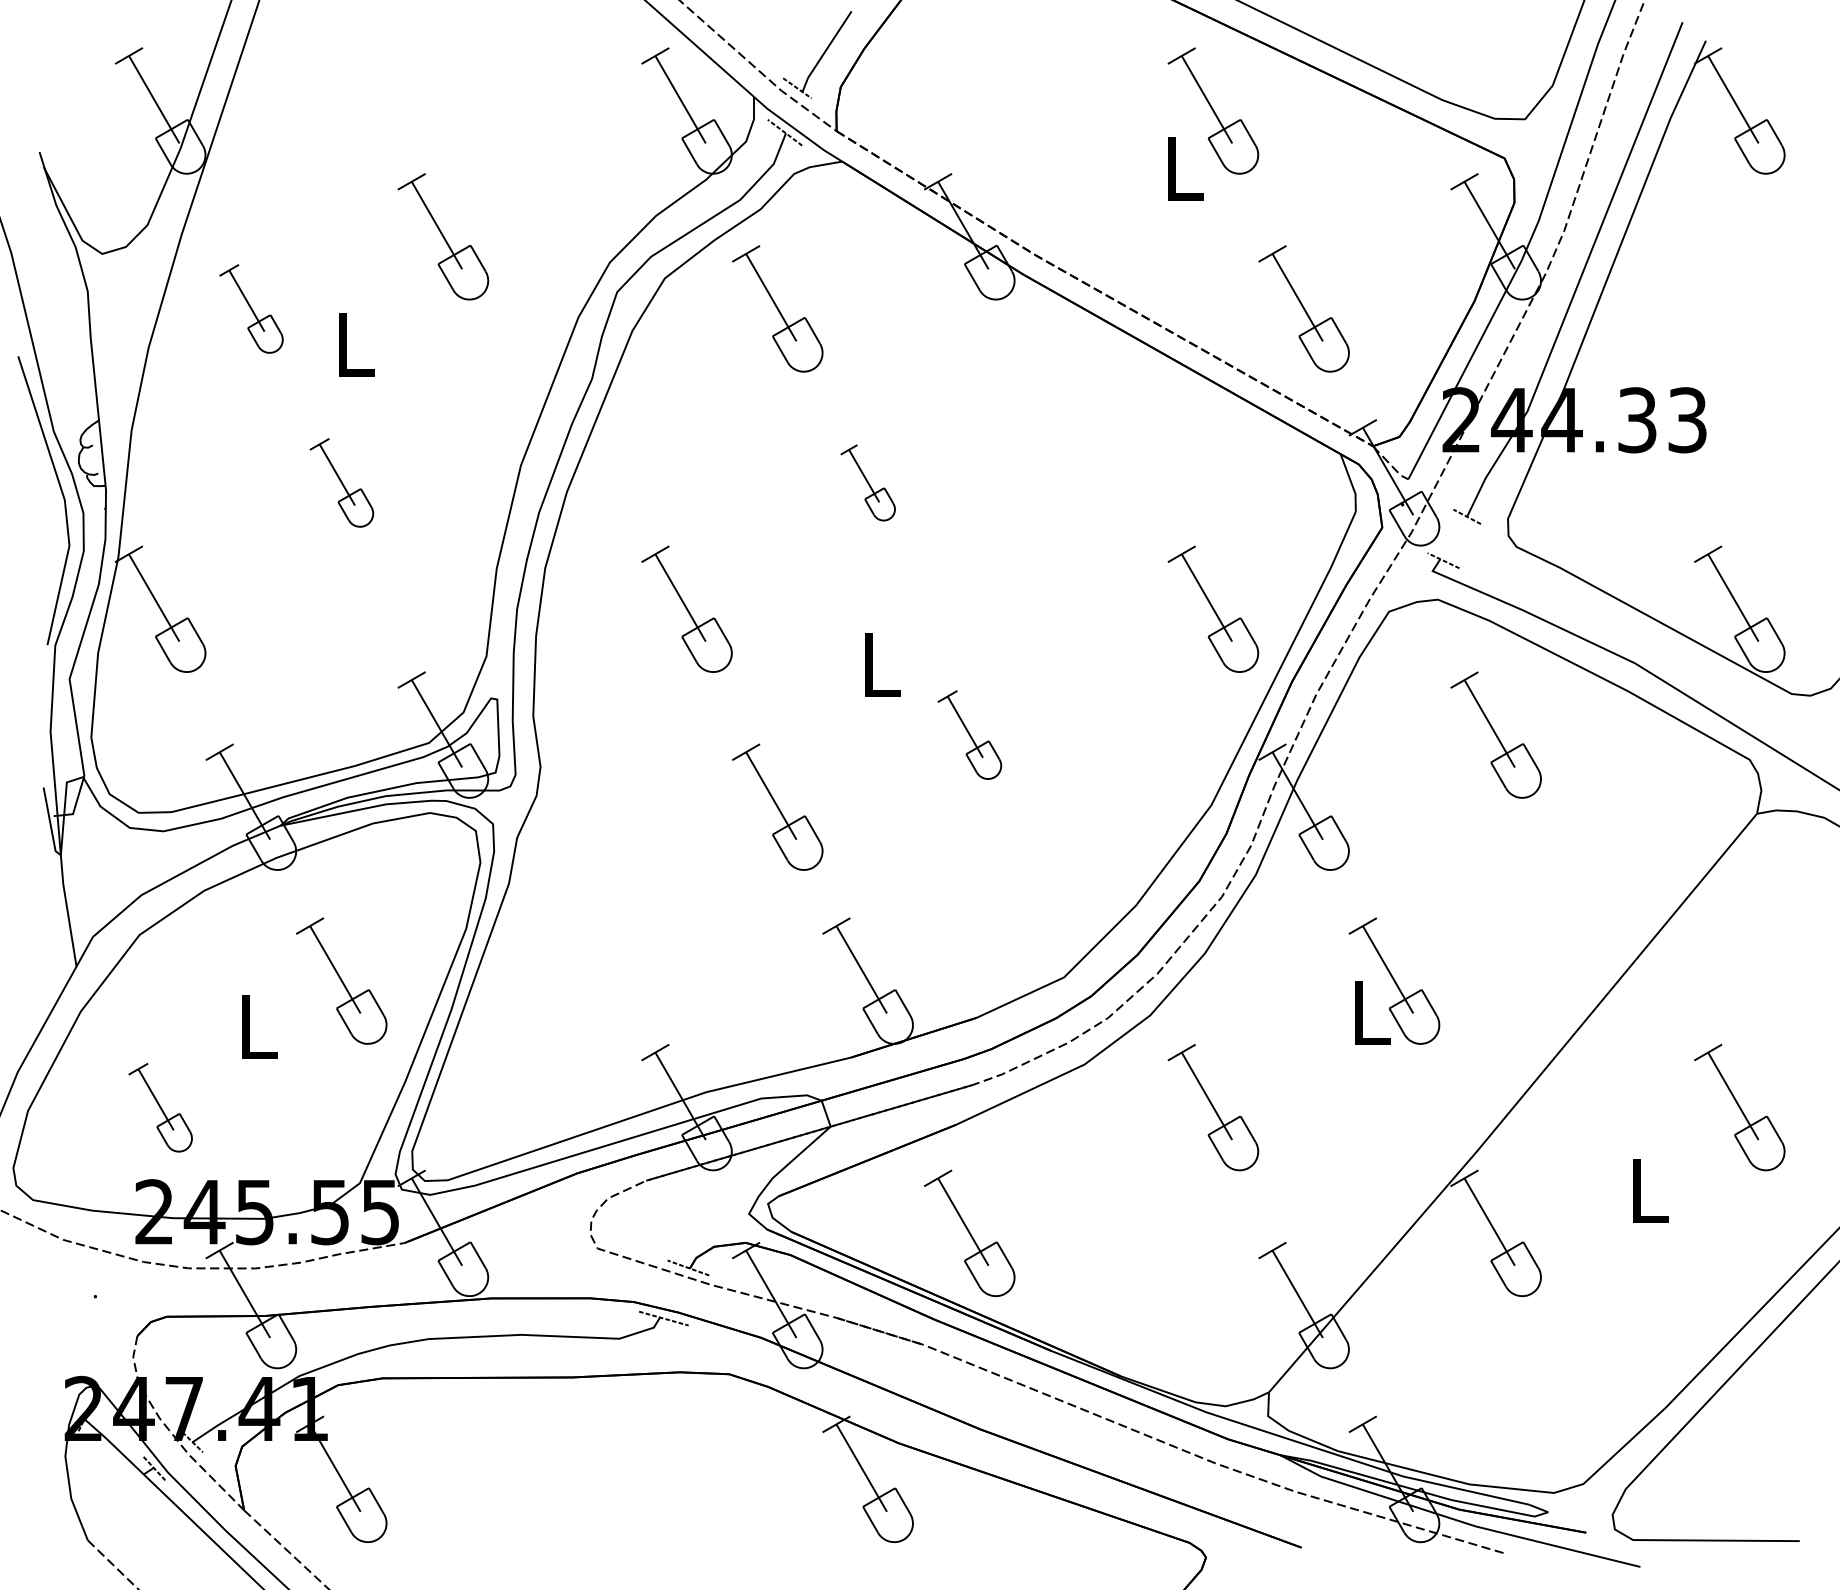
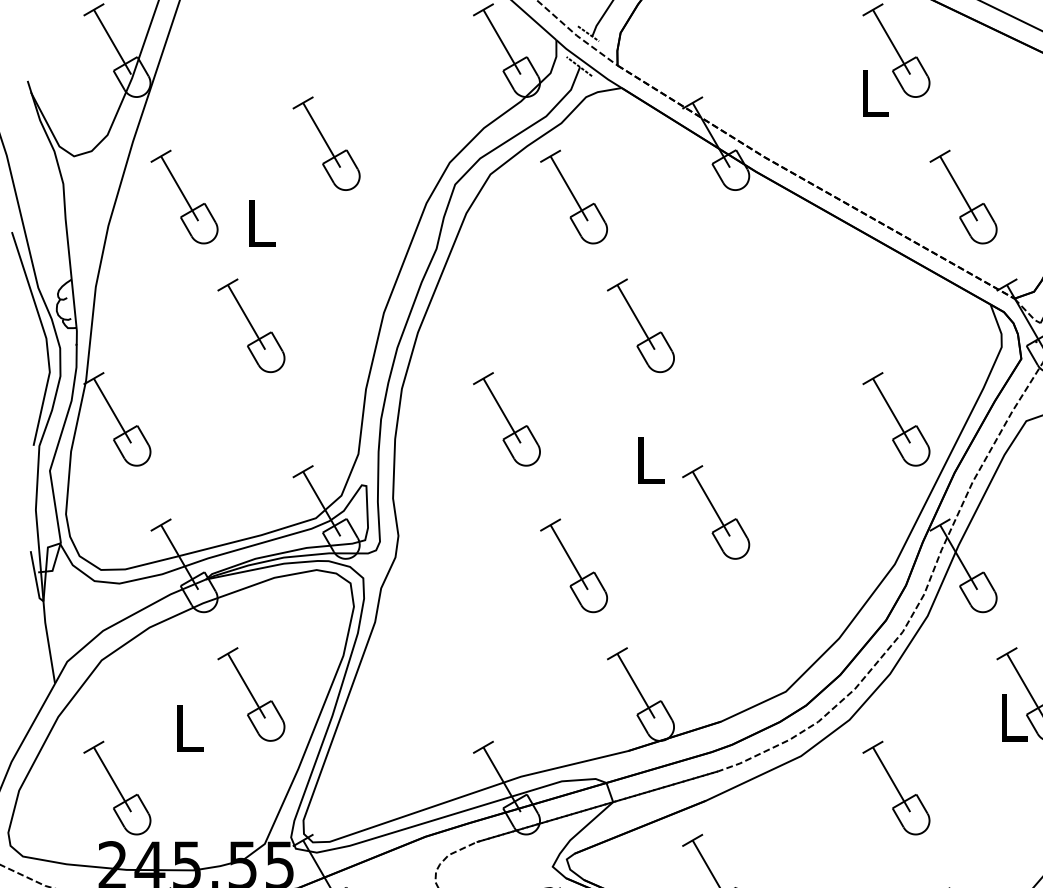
part: (251, 308) -> (184, 196), size x1.43
part: (341, 482) -> (251, 325), size x1.43
part: (867, 482) -> (640, 325), size x1.67
part: (969, 734) -> (715, 511), size x1.43
part: (160, 1107) -> (117, 787), size x1.43

